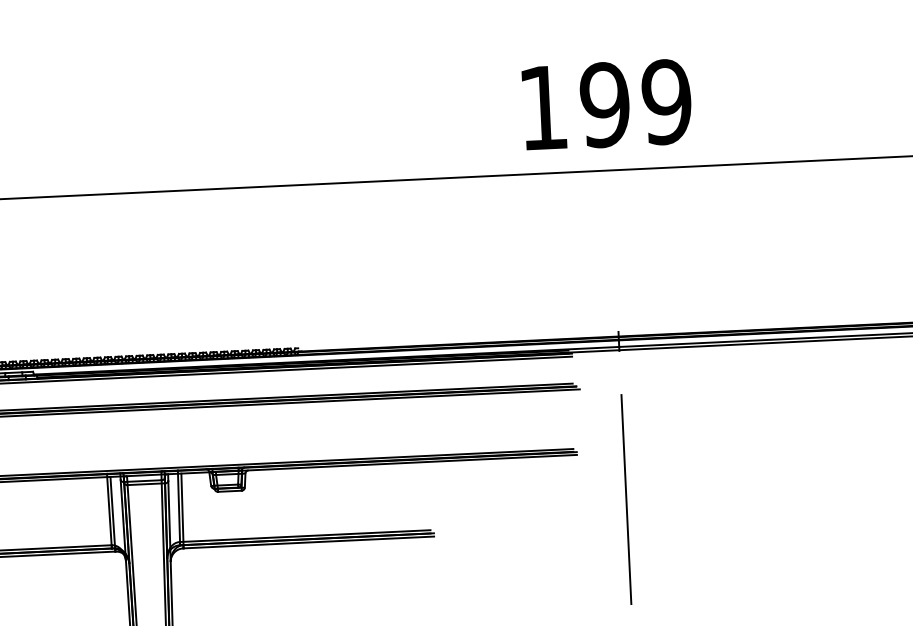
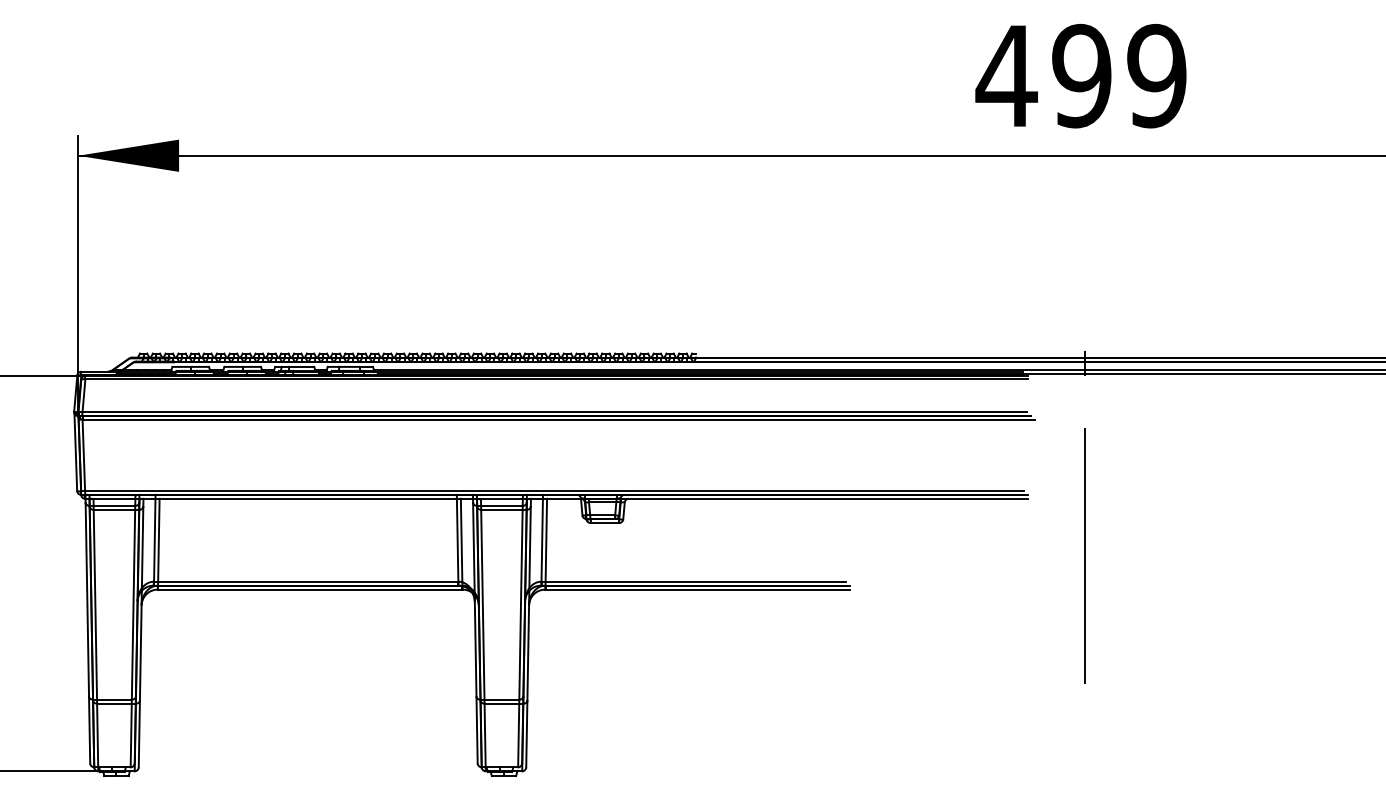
text: (543, 107) -> (1006, 75), 199 -> 499

